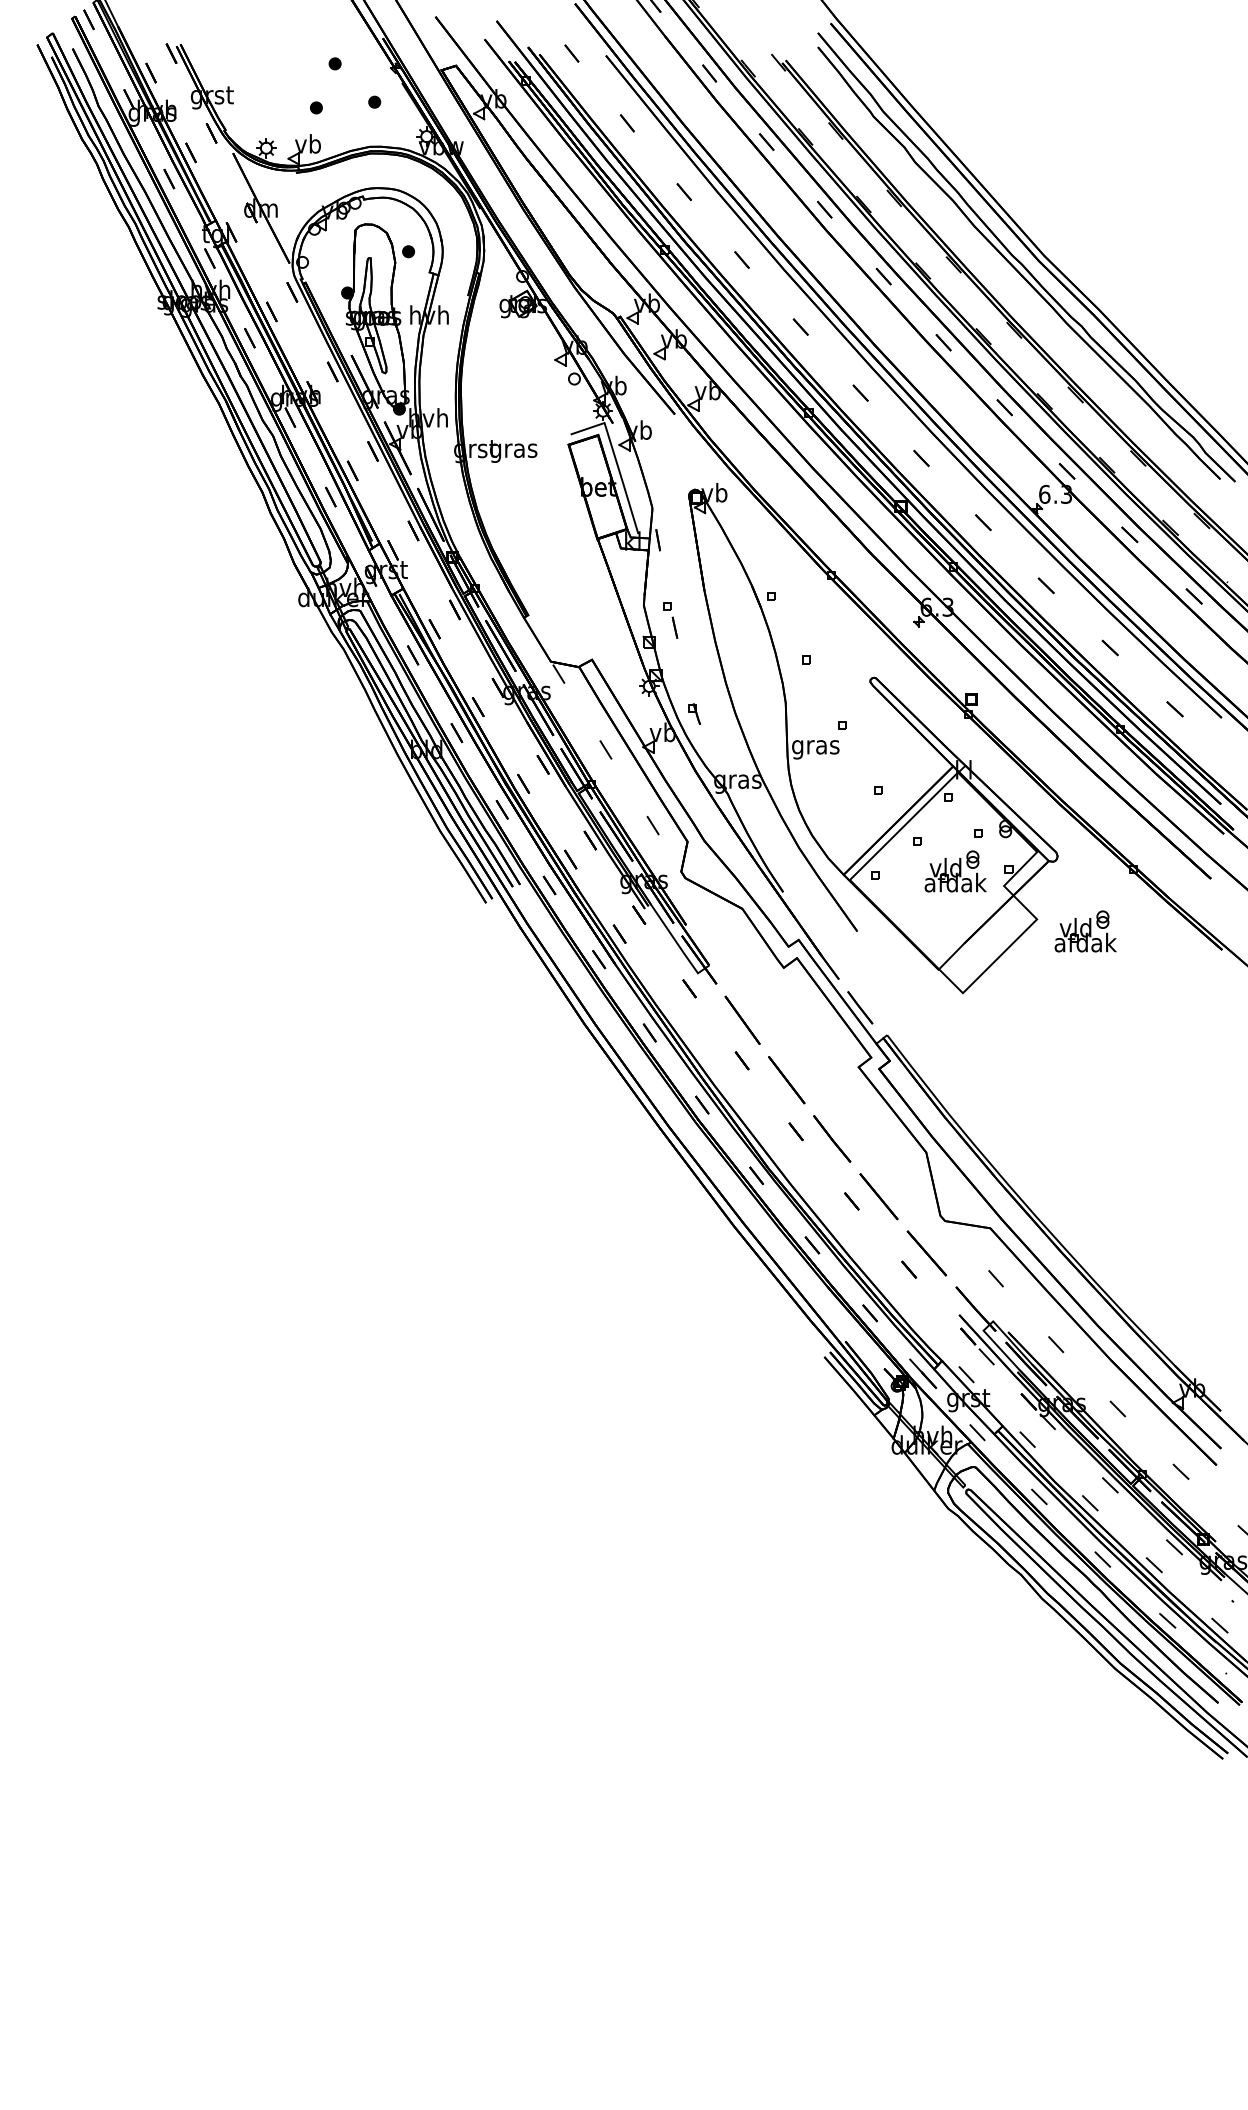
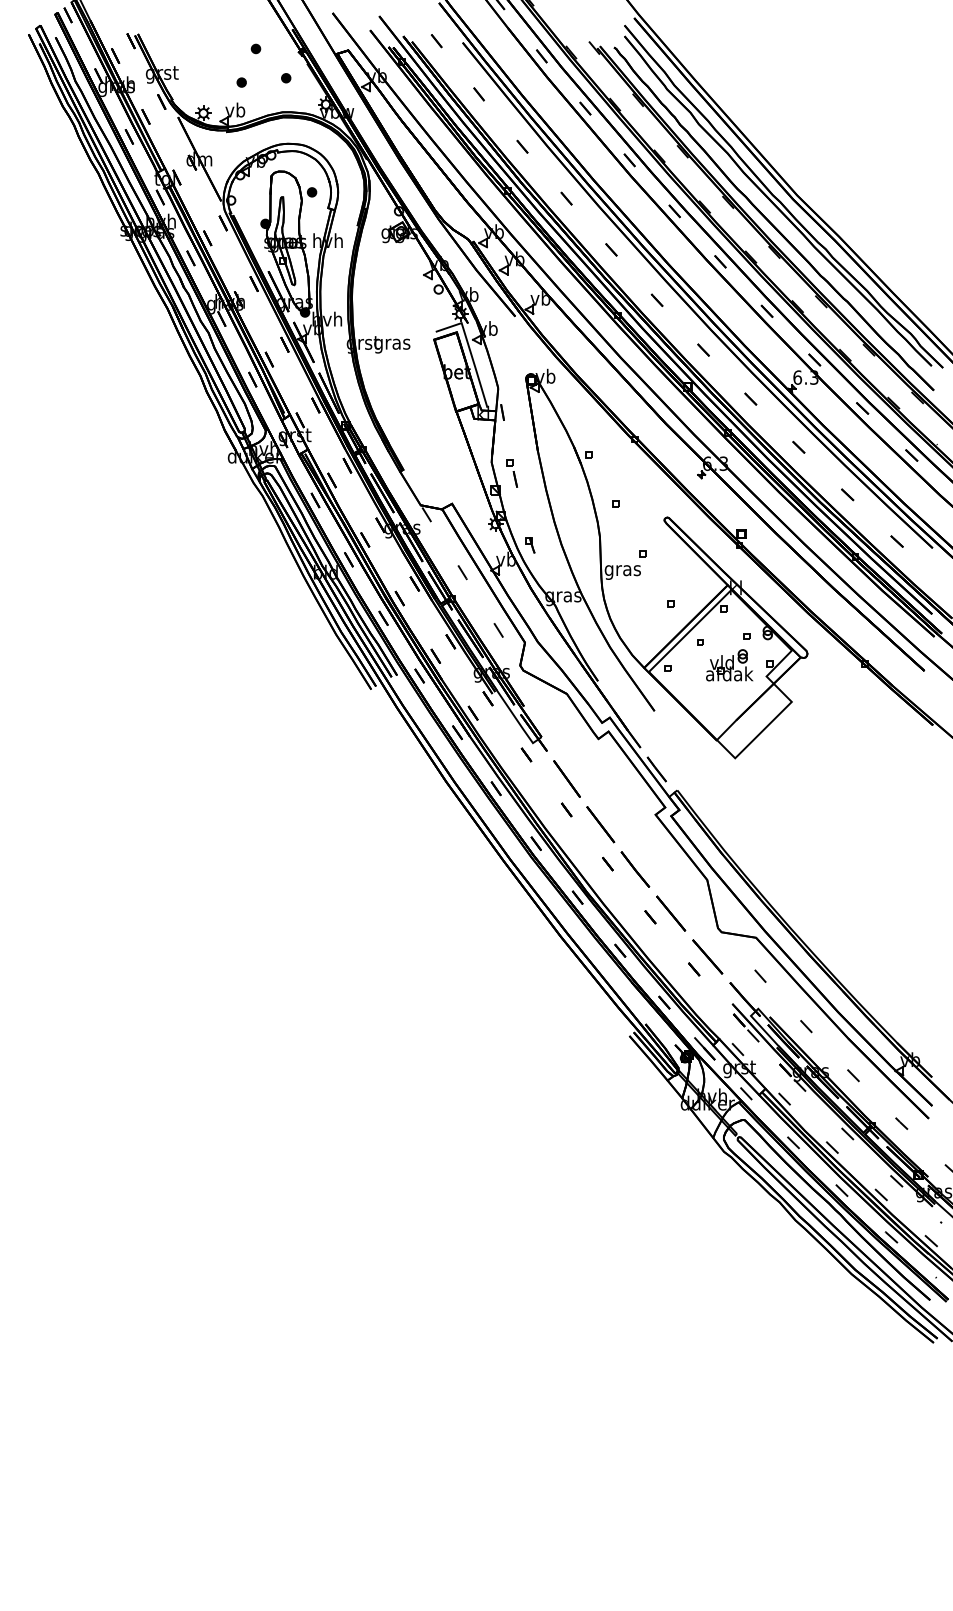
part: (1013, 286) -> (773, 218), added
part: (1085, 931) -> (828, 711), removed

